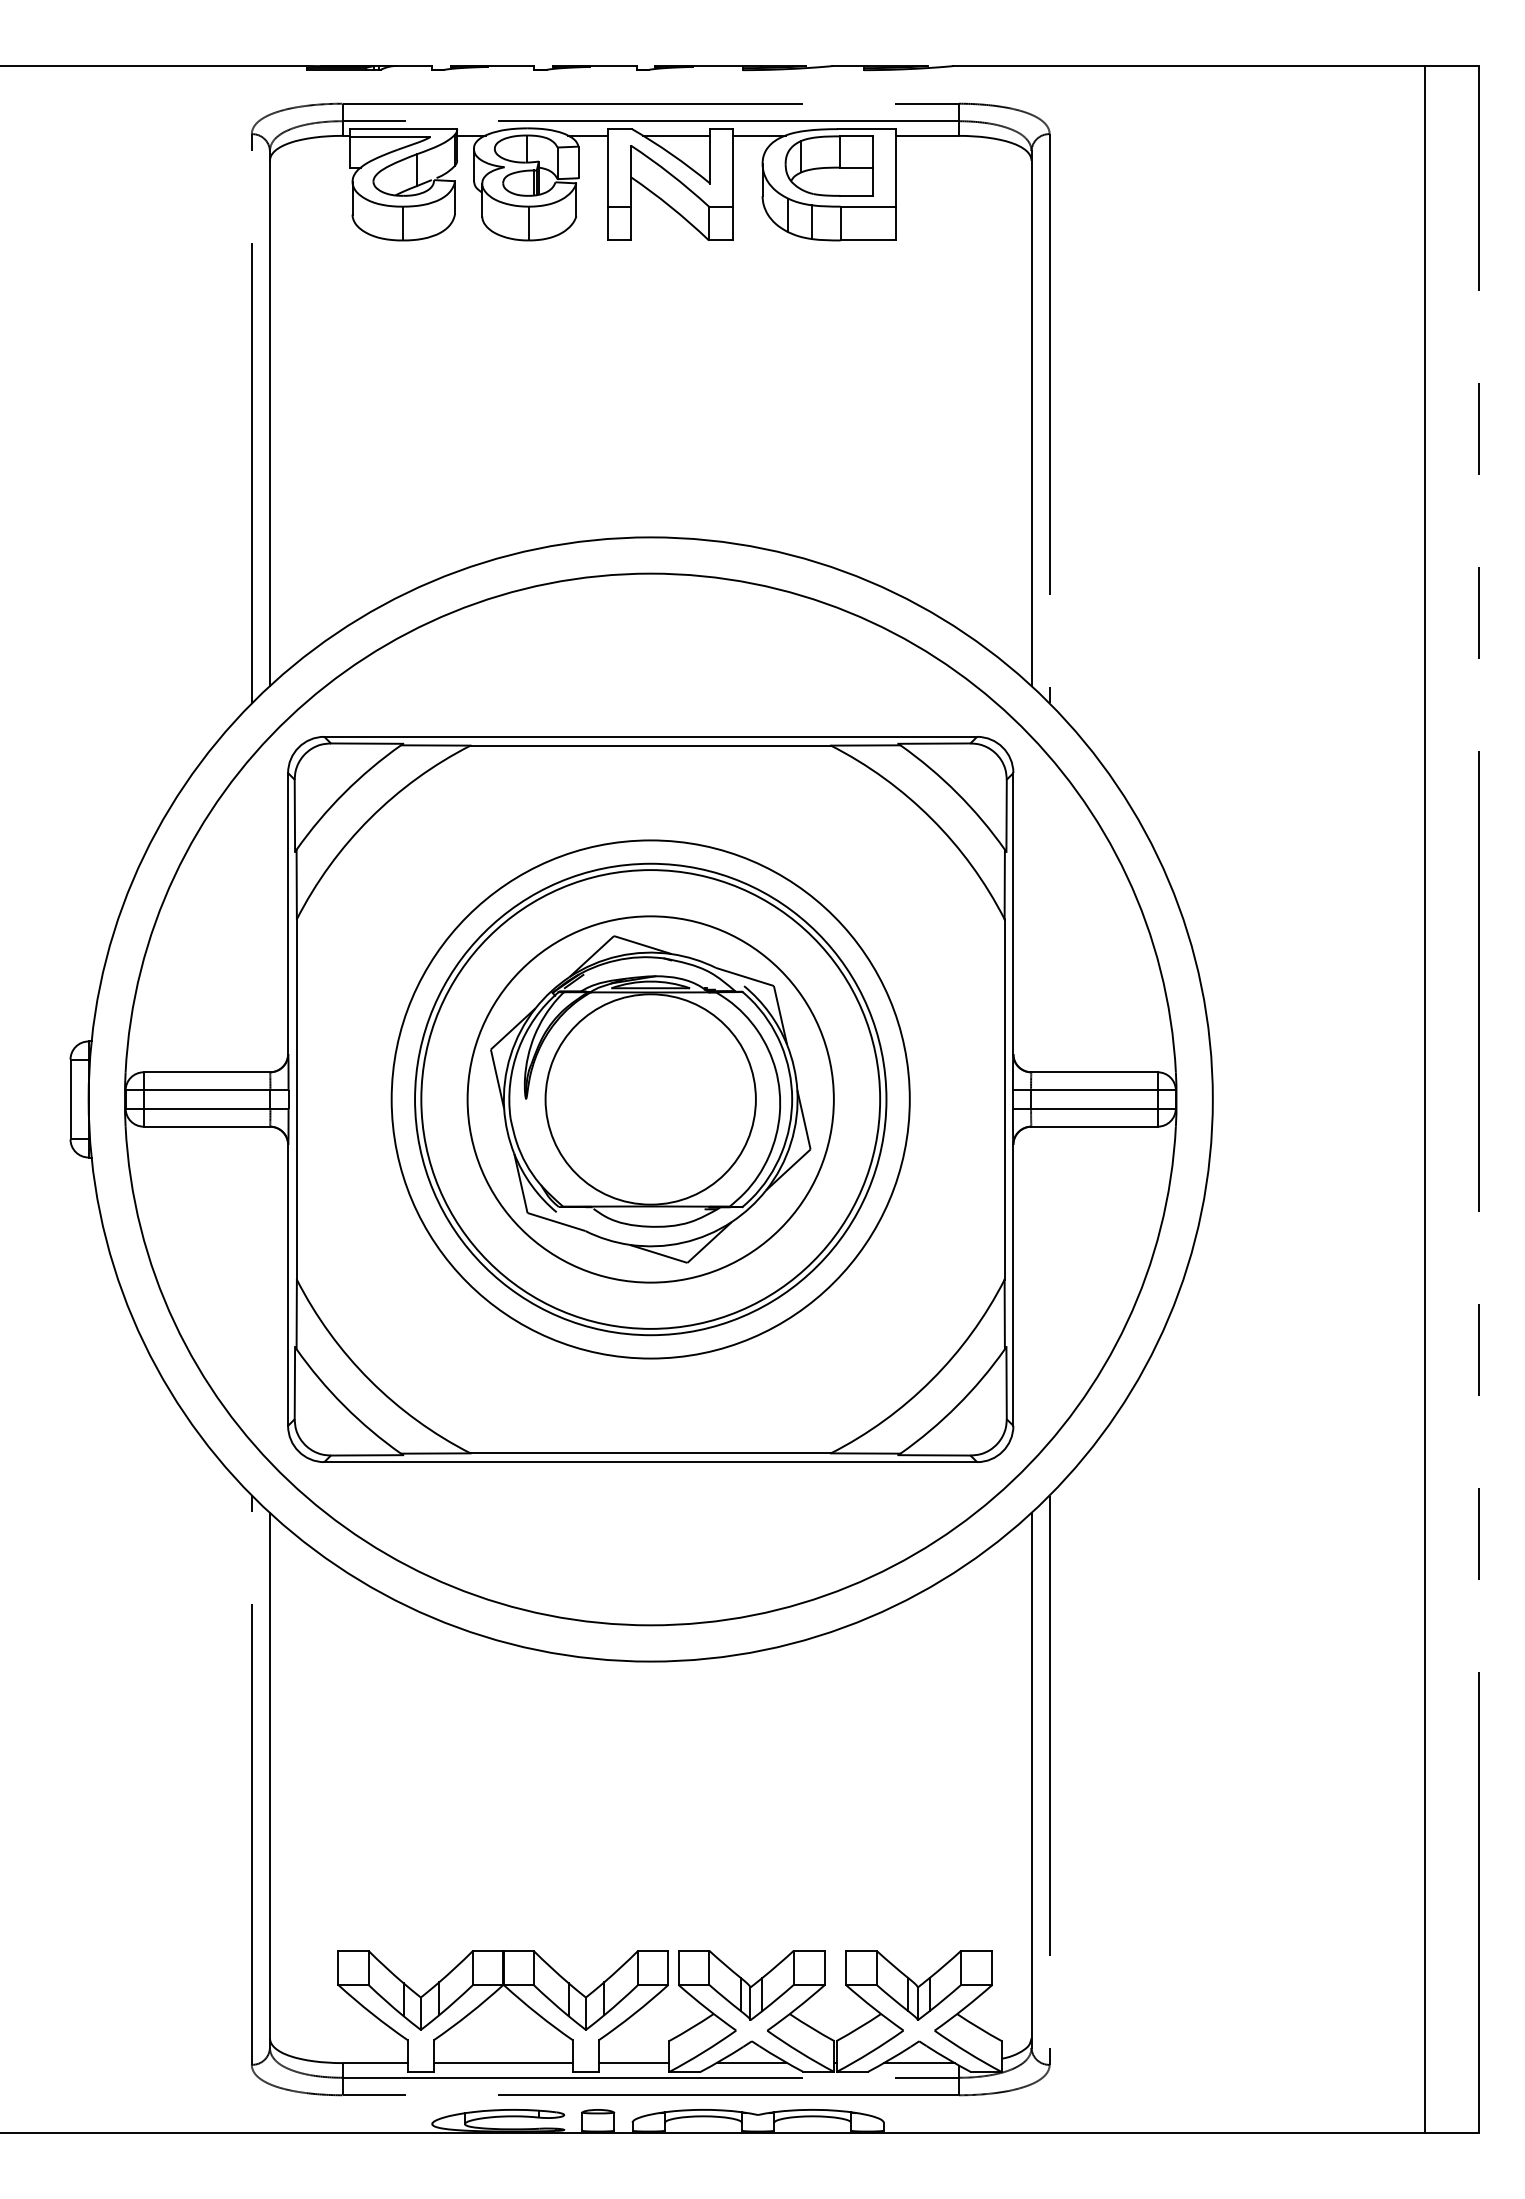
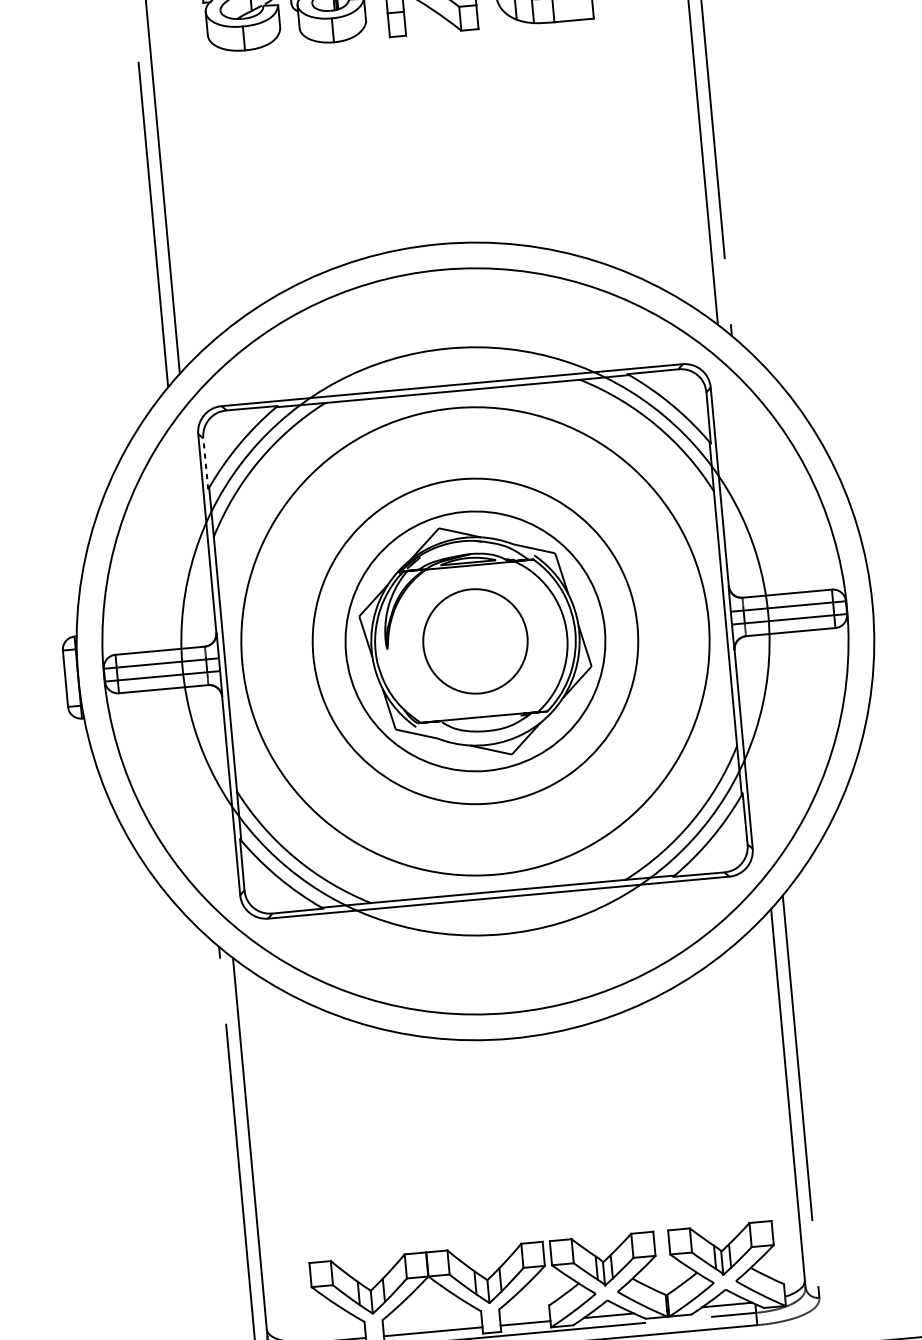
line: (294, 815) -> (205, 463), solid -> dashed
circle: (650, 1099) -> (475, 641), size x0.7
circle: (650, 1099) -> (475, 641), size x1.4
circle: (650, 1099) -> (475, 641), size x1.6

